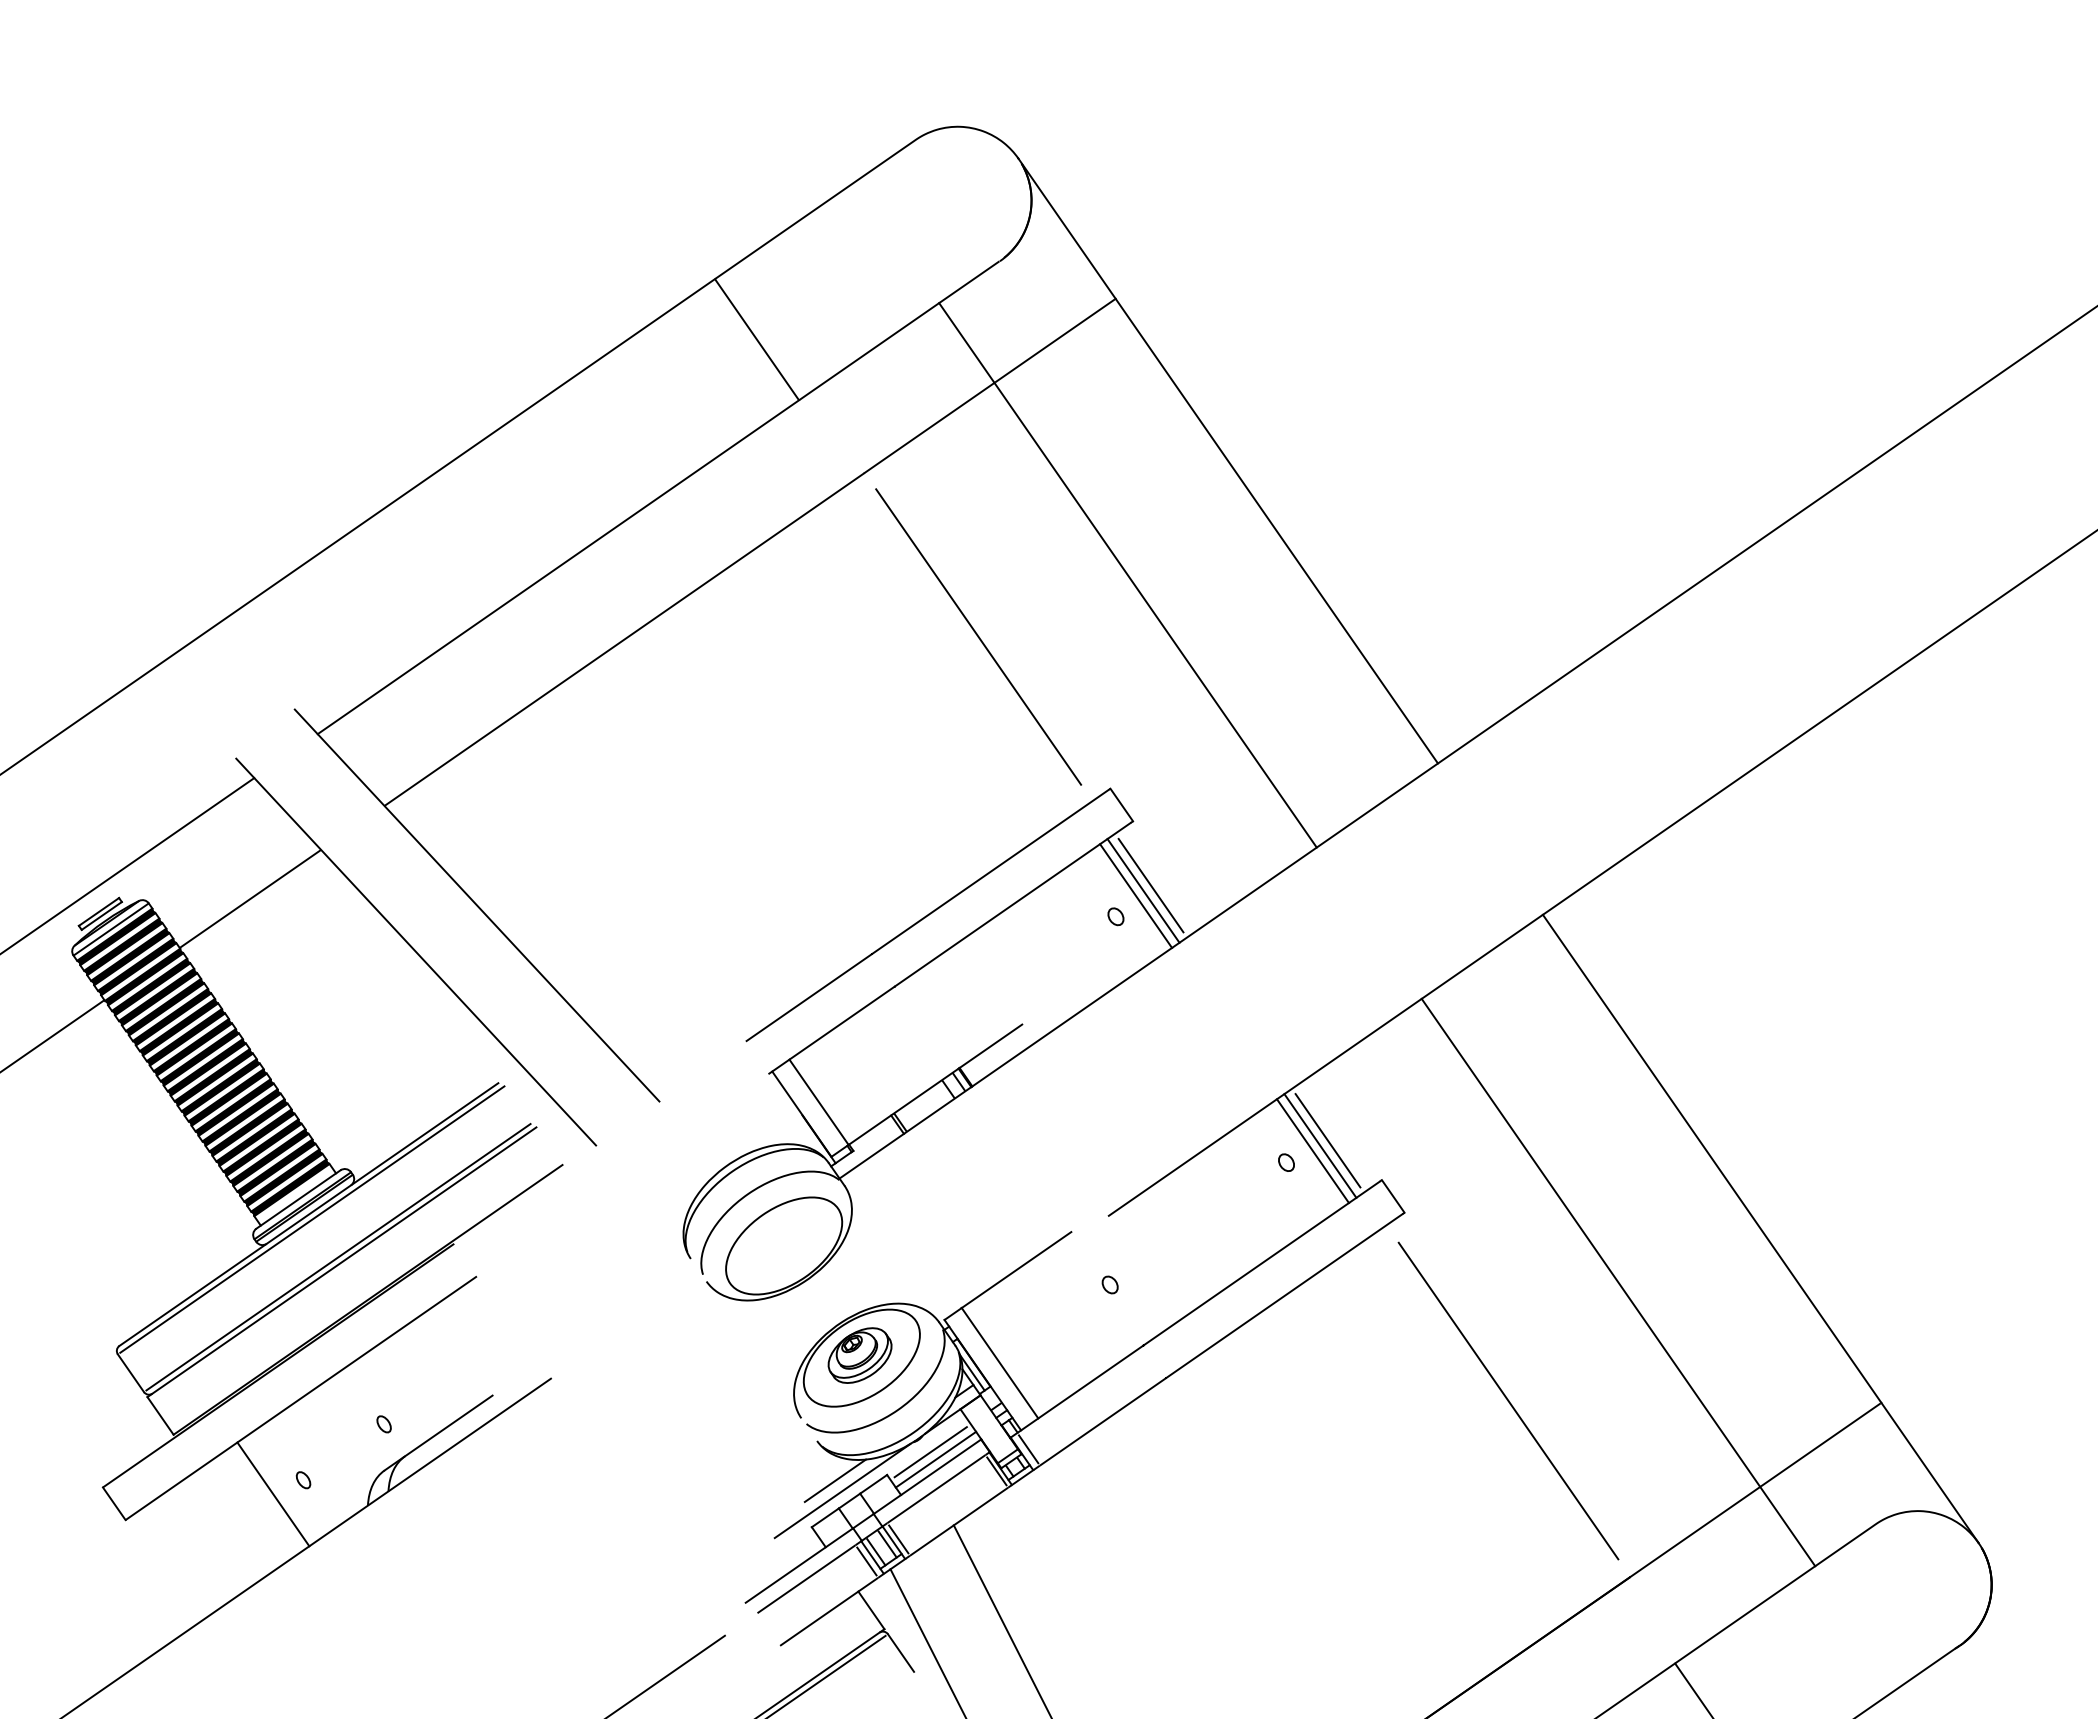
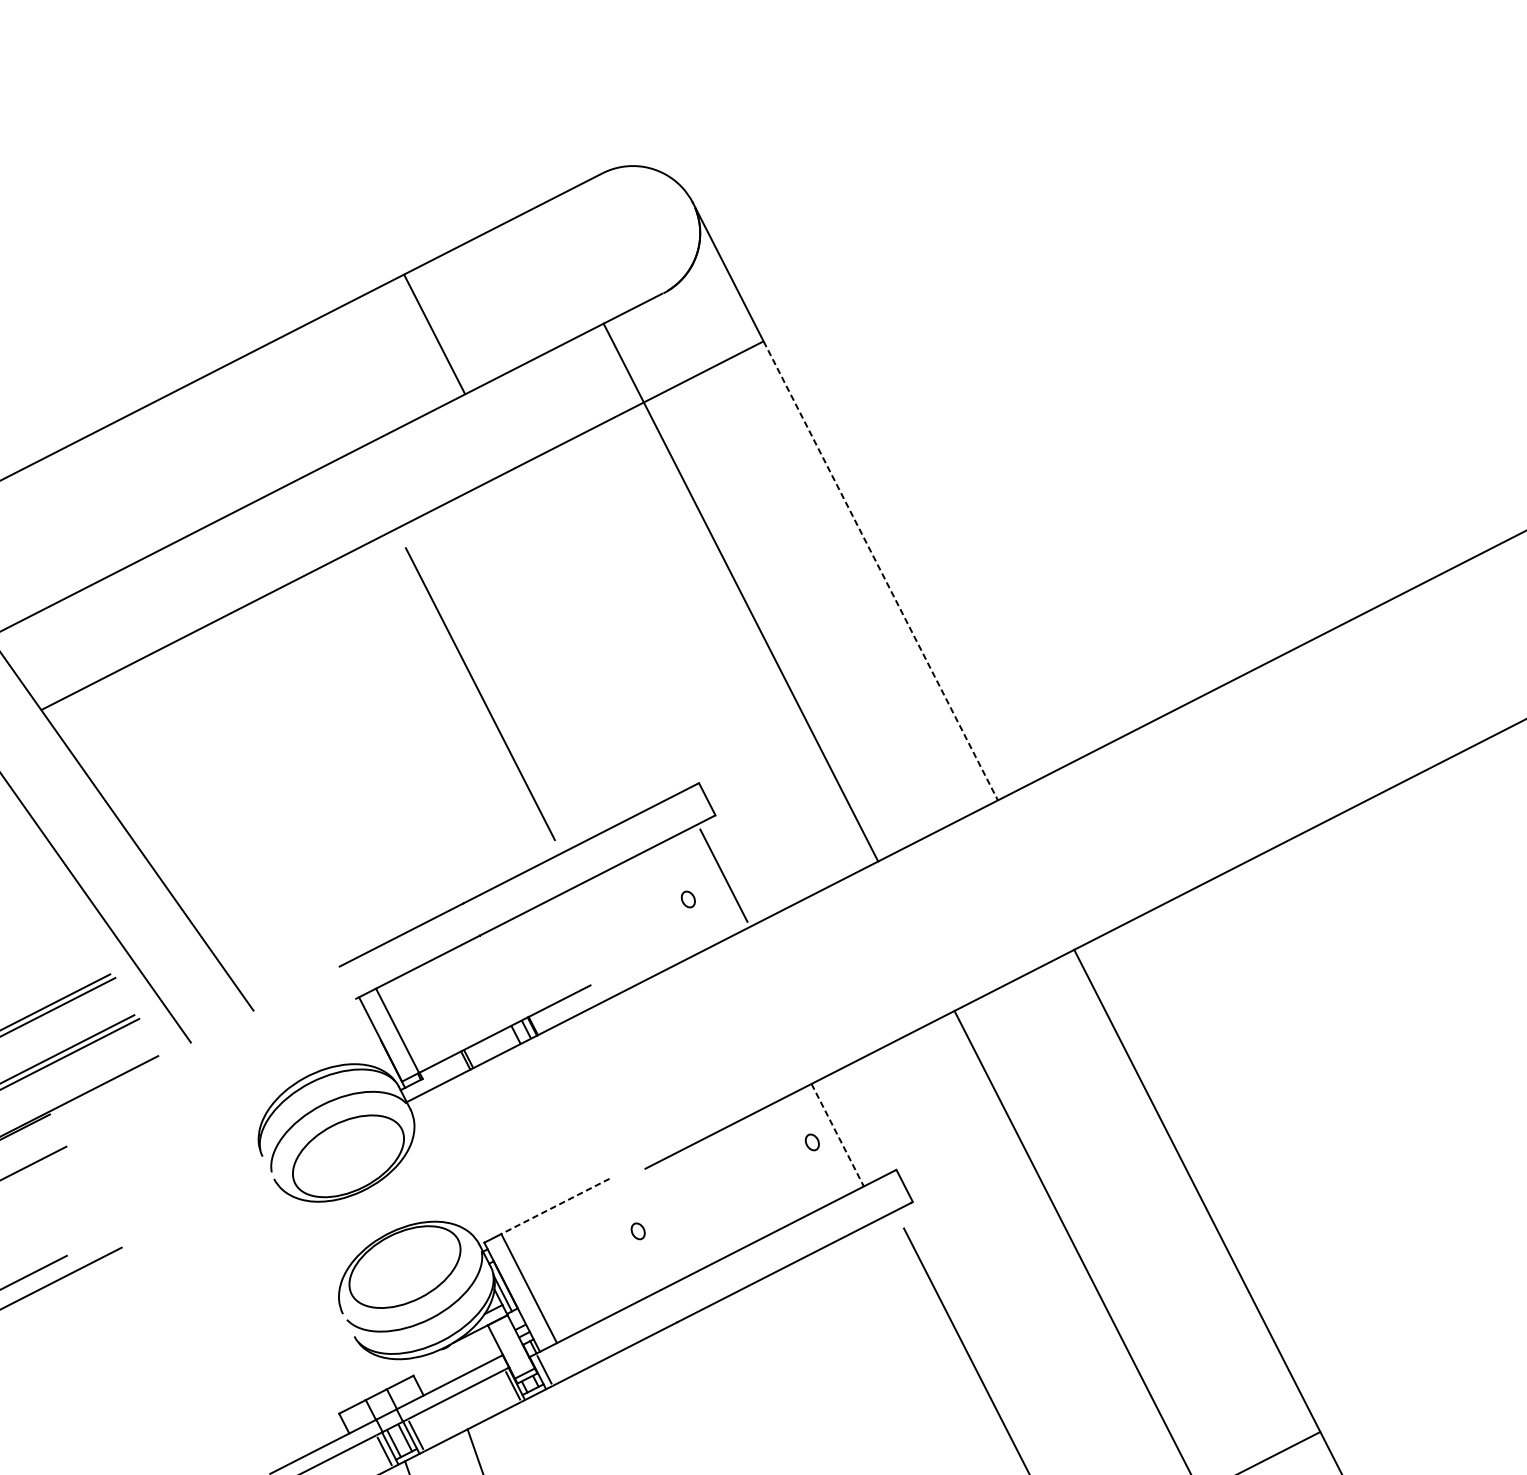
line: (1276, 531) -> (880, 571), solid -> dashed
line: (978, 636) -> (480, 693), moved
line: (1143, 890) -> (716, 879), removed
line: (1136, 895) -> (709, 882), removed
line: (1327, 1140) -> (852, 1127), removed
line: (1320, 1145) -> (845, 1131), removed
line: (1313, 1151) -> (838, 1135), solid -> dashed
line: (1016, 1270) -> (555, 1206), solid -> dashed
part: (859, 1355) -> (403, 1264), removed
line: (930, 1452) -> (455, 1360), removed
line: (935, 1459) -> (459, 1367), removed
line: (834, 1480) -> (365, 1374), removed
line: (842, 1491) -> (371, 1385), removed

